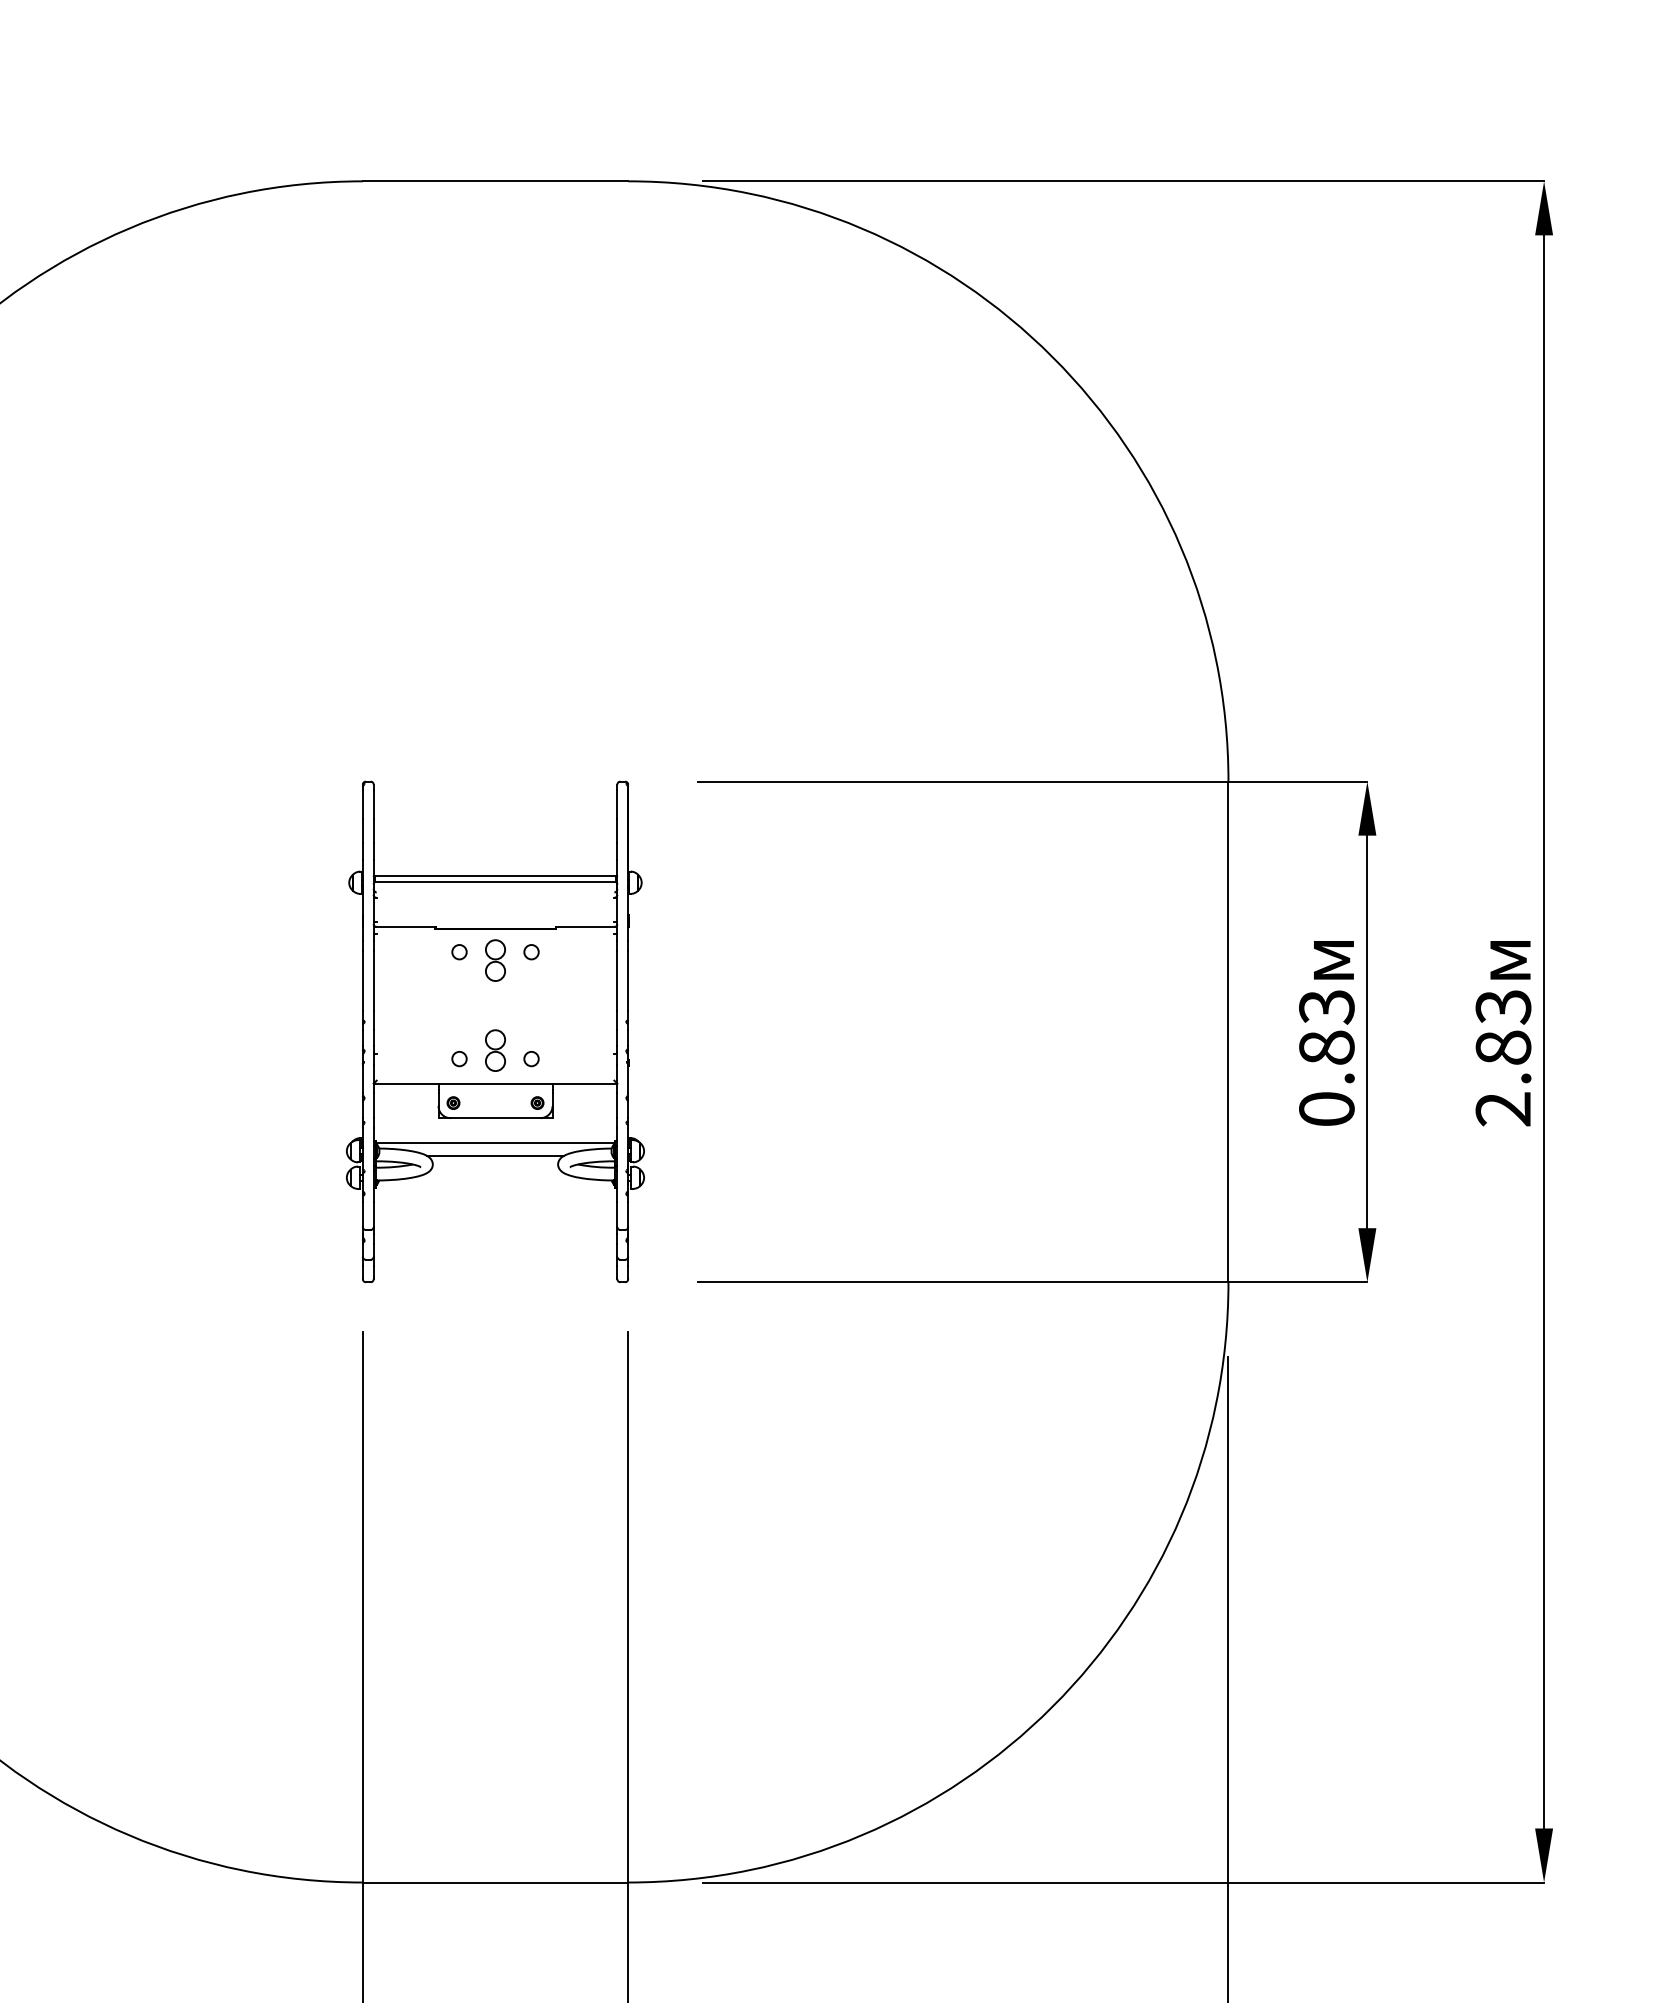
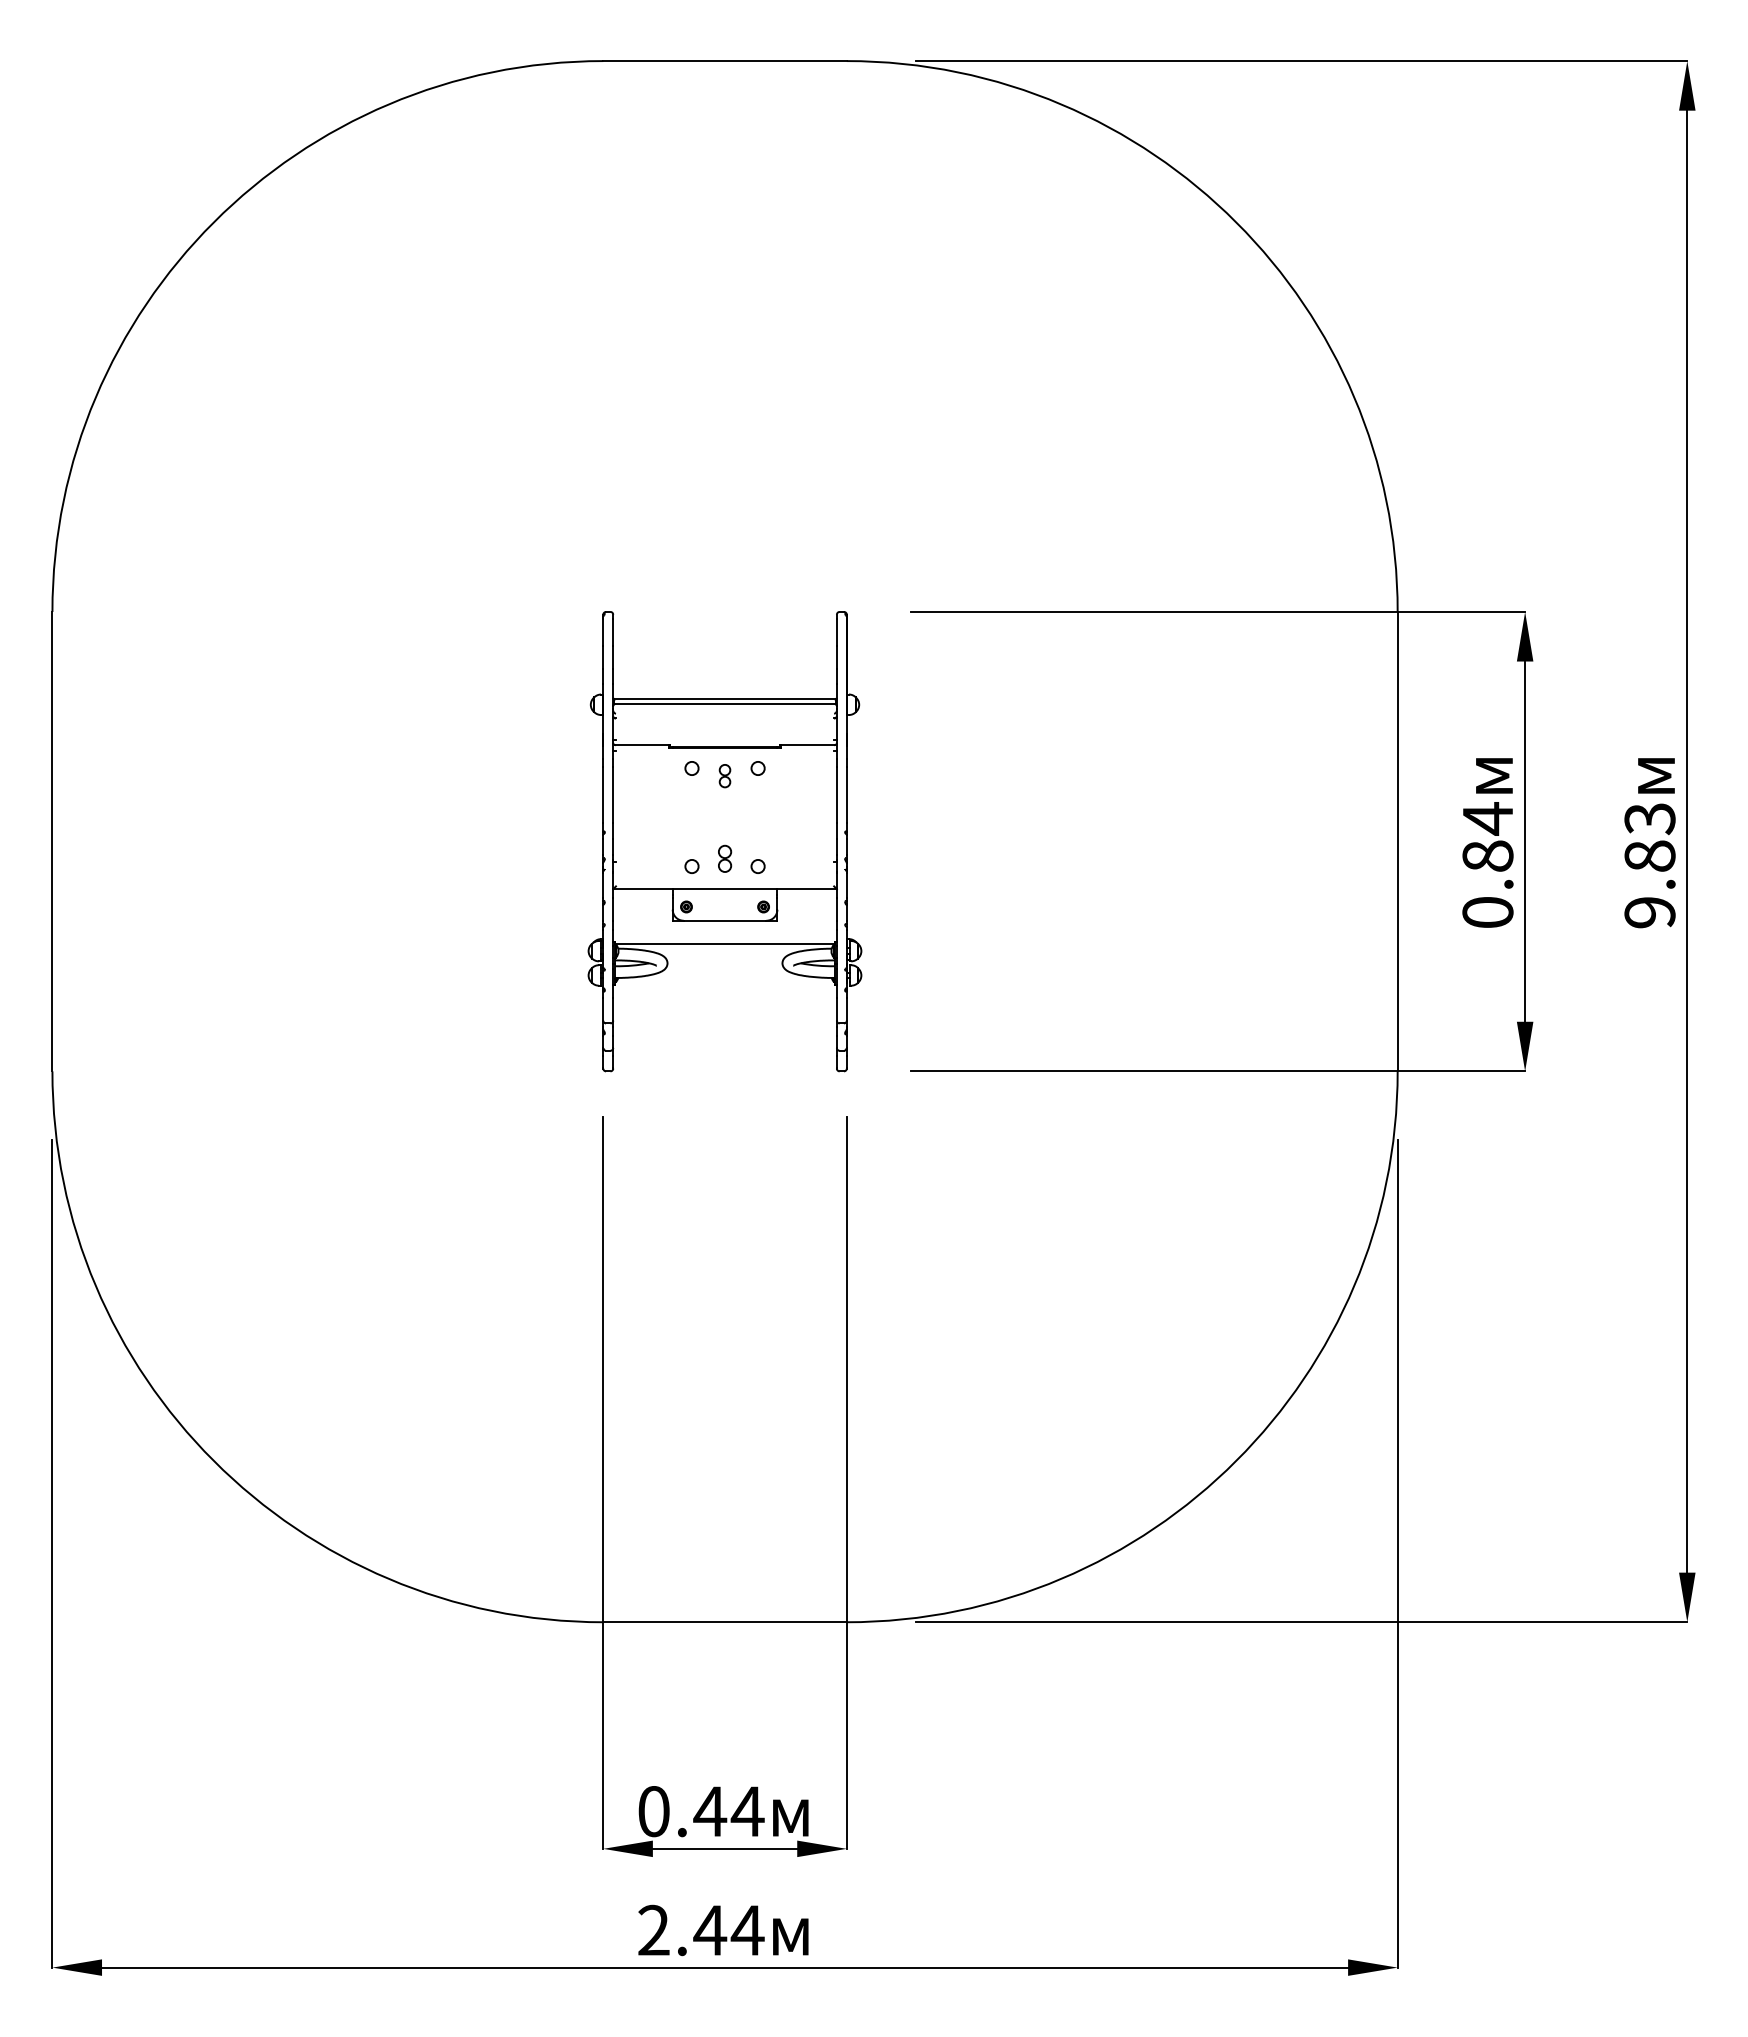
part: (494, 959) -> (724, 775), size x0.6
text: (1326, 1006) -> (1487, 818), 0.83 -> 0.84
part: (494, 1050) -> (724, 858), size x0.7
text: (1502, 1109) -> (1649, 912), 2.83 -> 9.83
line: (494, 1155) -> (724, 955), removed

